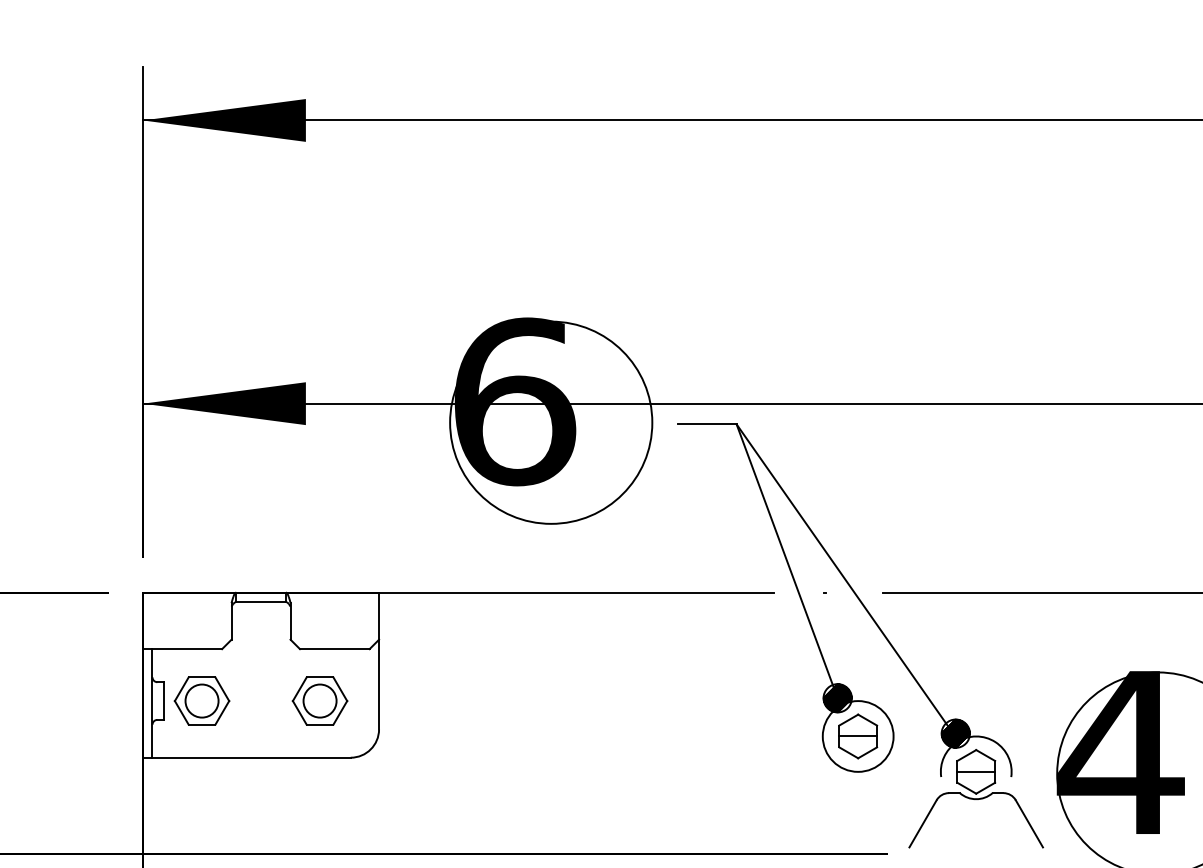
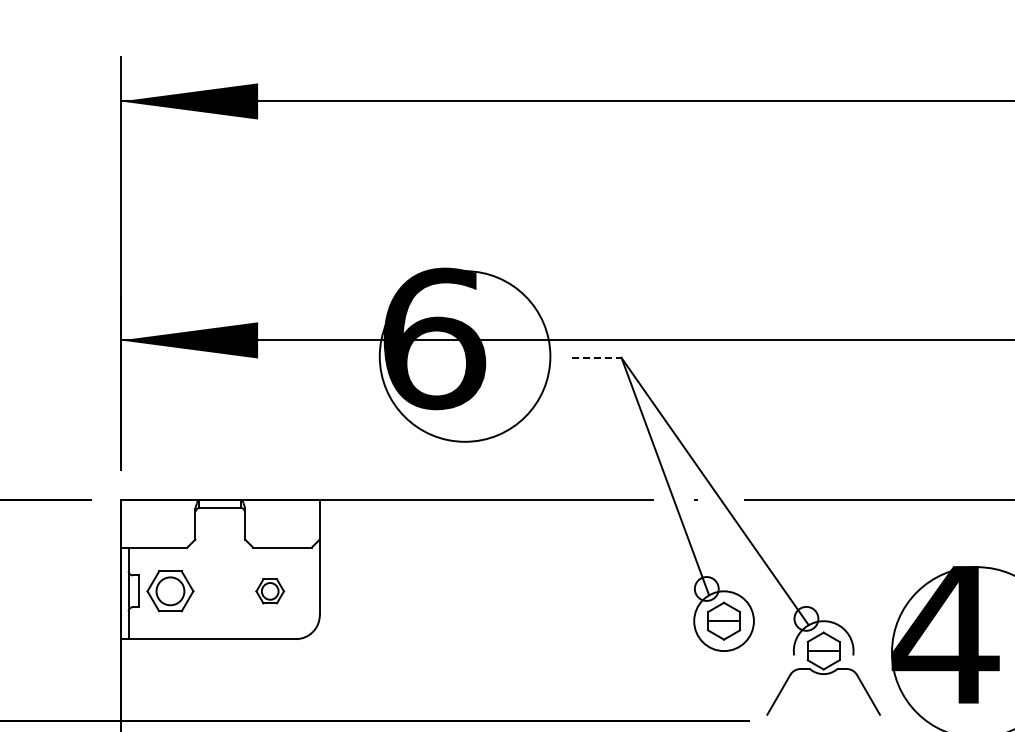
line: (706, 423) -> (596, 357), solid -> dashed
hatch: (837, 697) -> (706, 588), removed
part: (320, 701) -> (270, 591), size x0.6
hatch: (955, 733) -> (806, 618), removed

